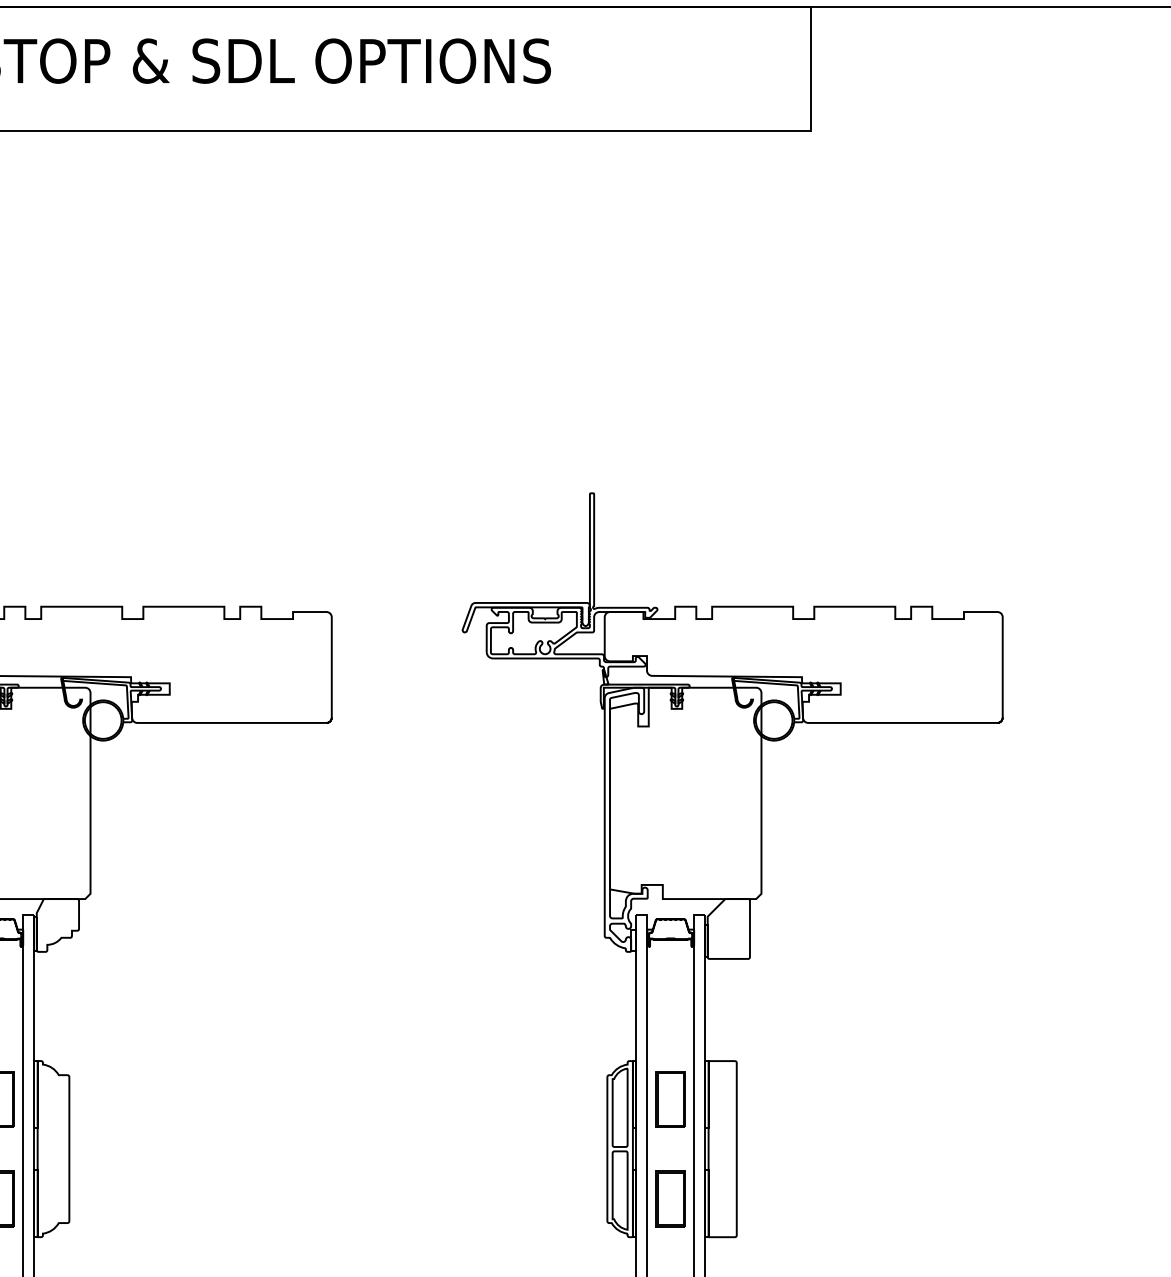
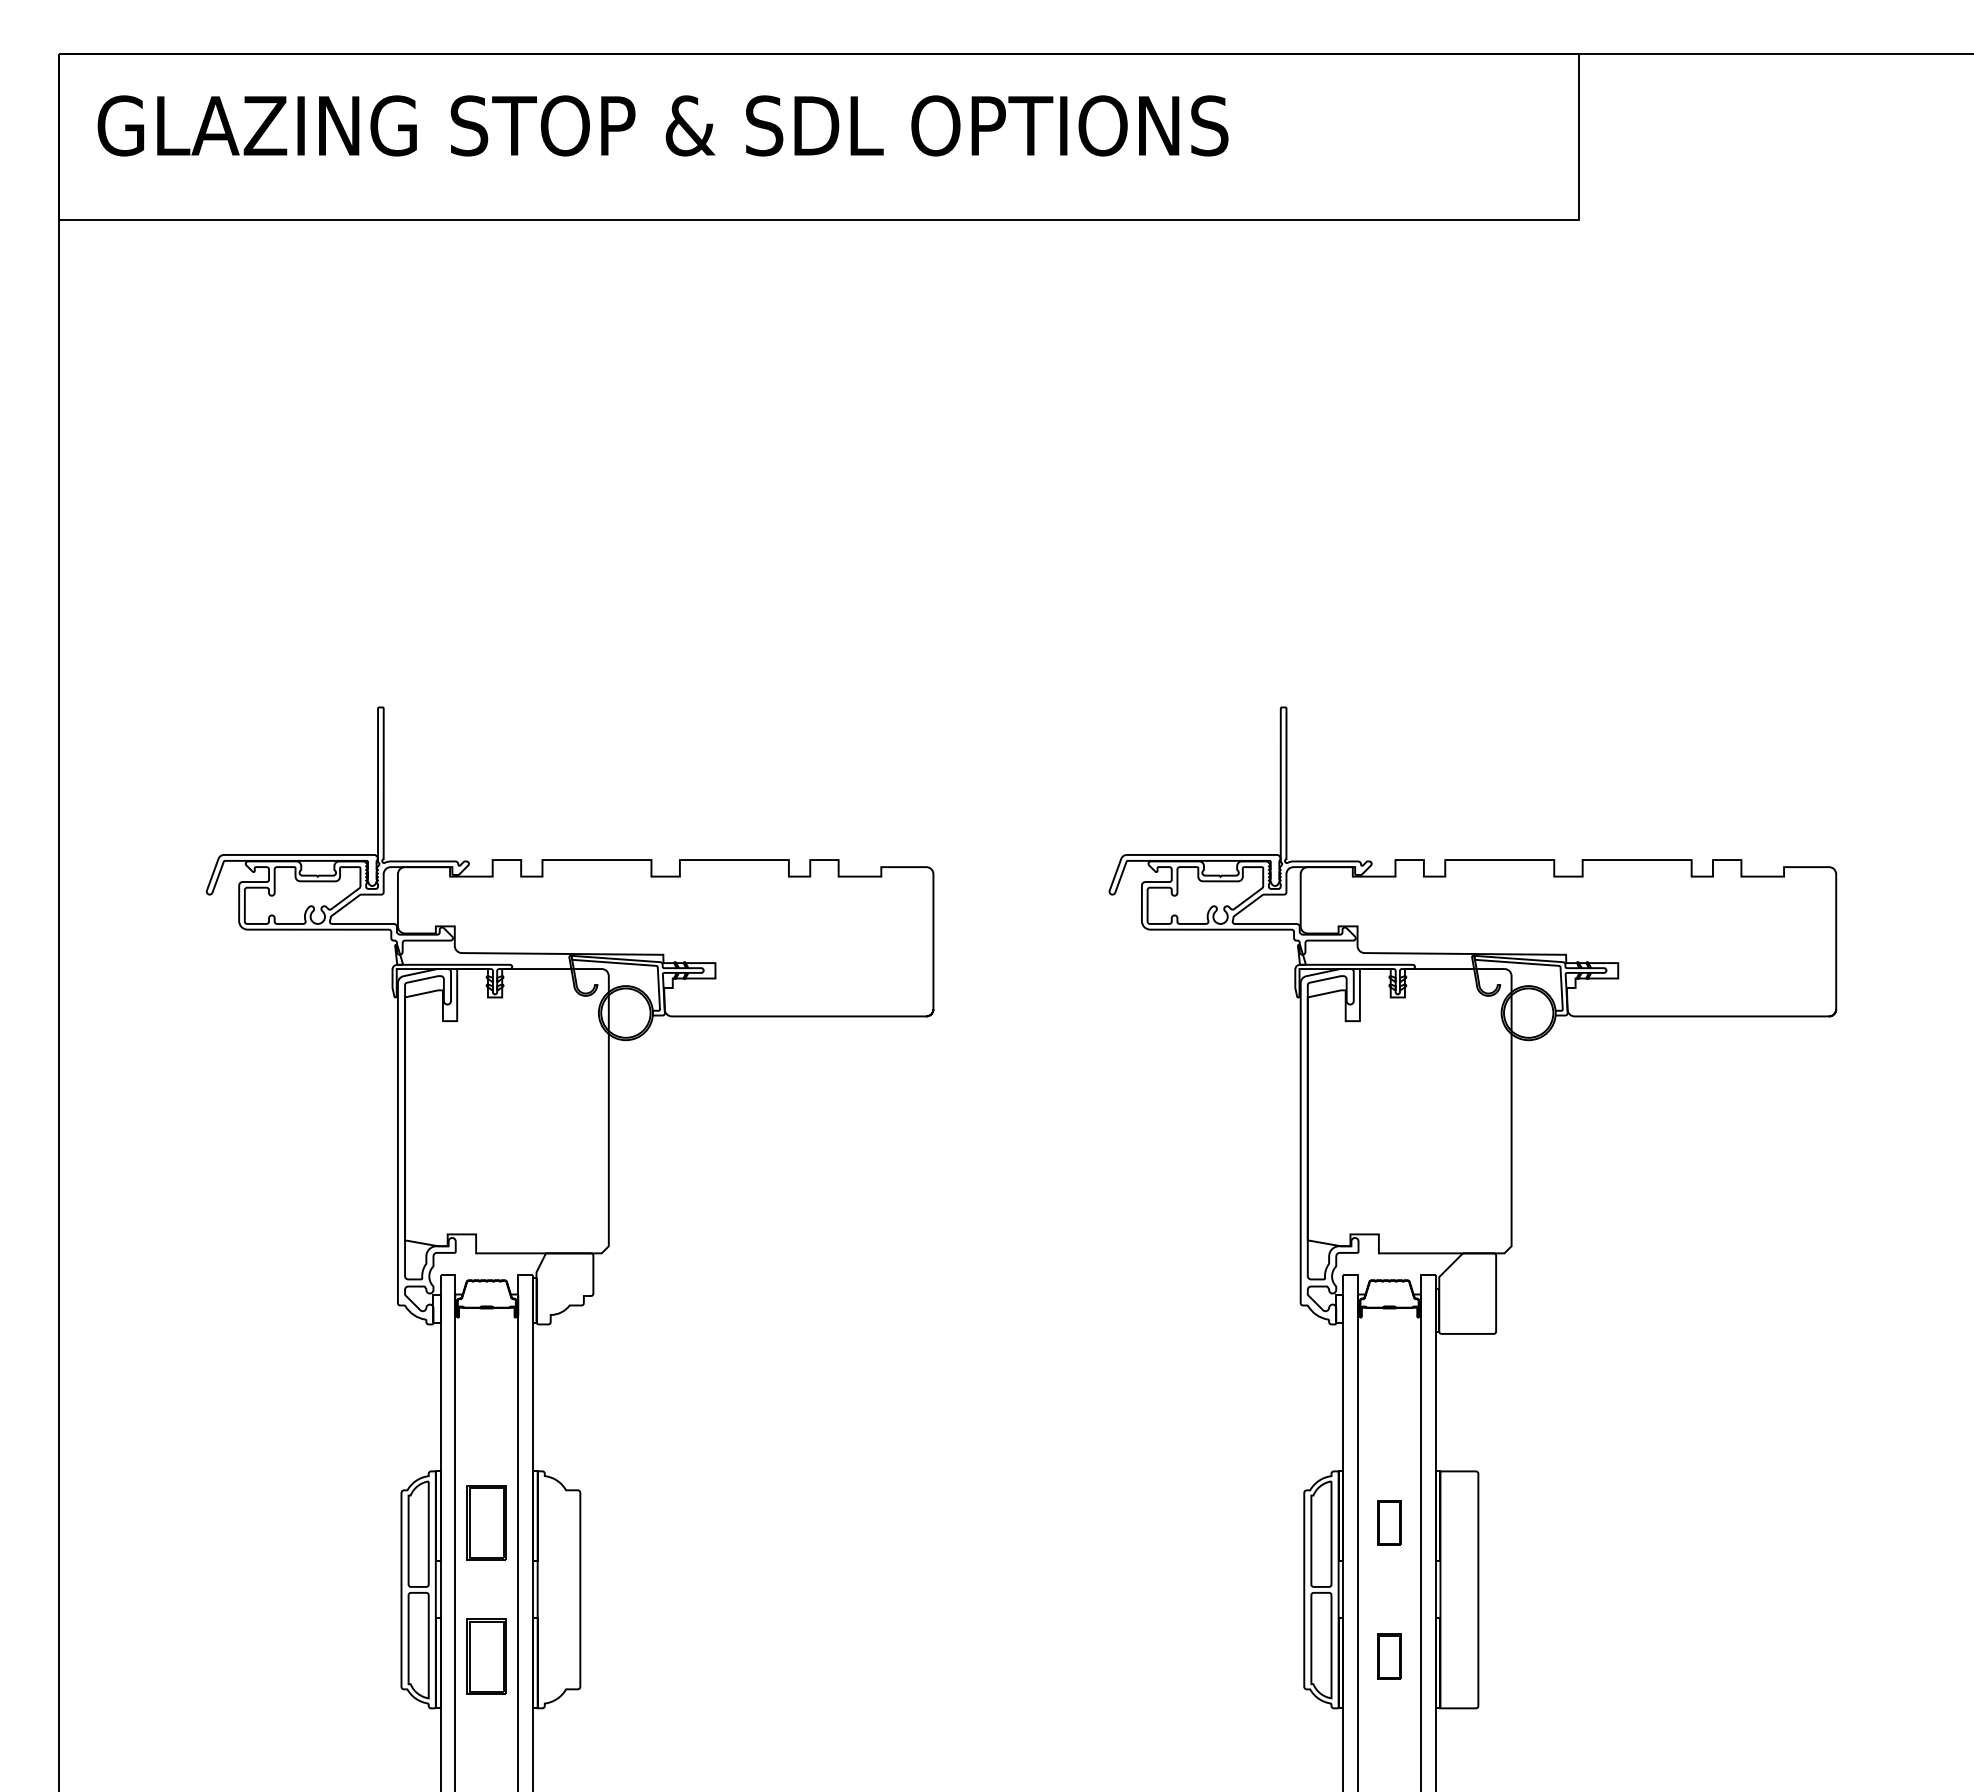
part: (670, 1099) -> (1389, 1522), size x0.6
part: (670, 1198) -> (1389, 1656), size x0.6

